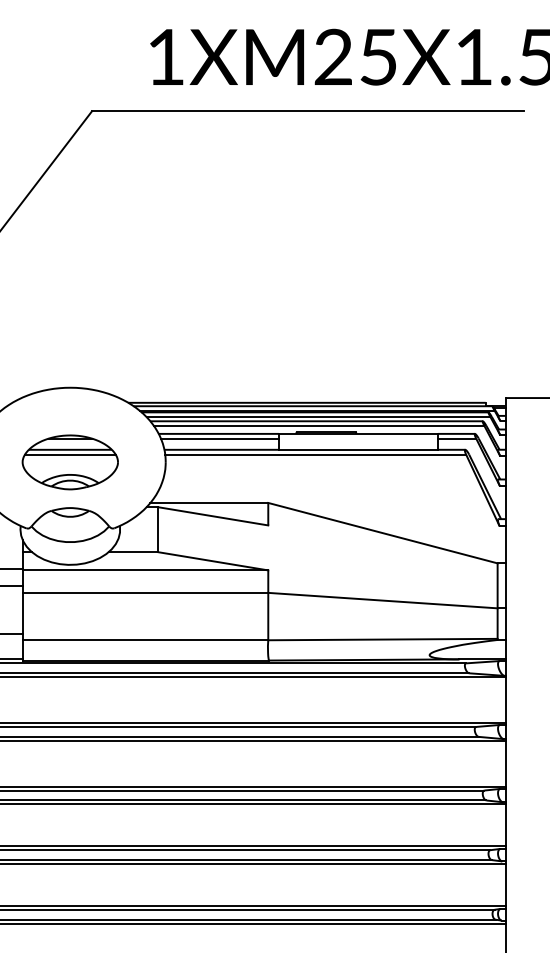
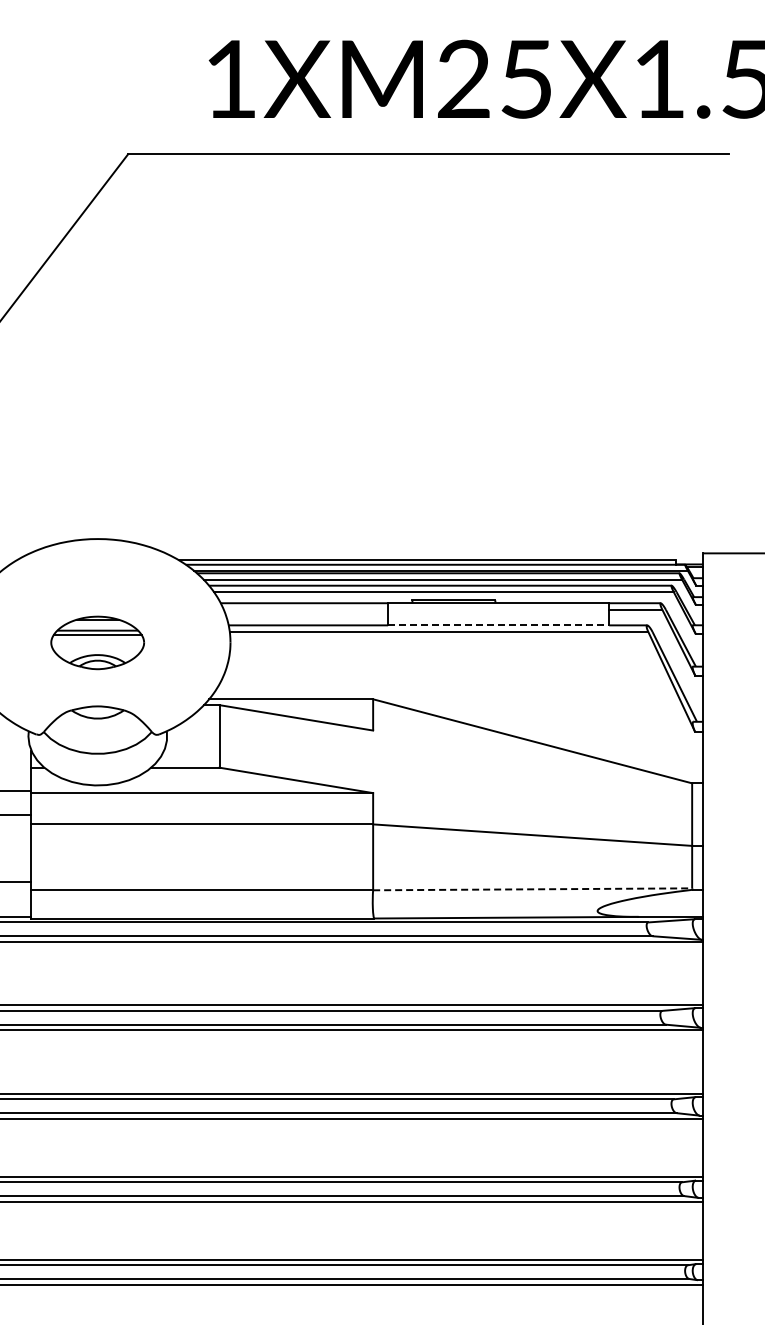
line: (219, 438) -> (305, 609), removed
line: (358, 449) -> (498, 625), solid -> dashed
part: (70, 462) -> (97, 642), size x0.7
line: (382, 639) -> (532, 889), solid -> dashed

